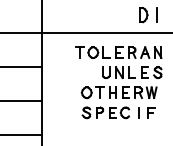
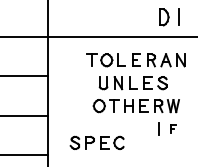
part: (131, 73) -> (132, 83), moved
part: (105, 112) -> (96, 142), moved
part: (151, 112) -> (173, 128), size x0.6

